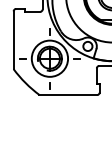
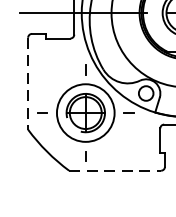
line: (13, 40) -> (27, 84), solid -> dashed
line: (68, 94) -> (115, 169), solid -> dashed

